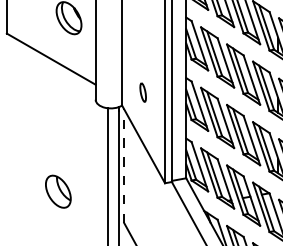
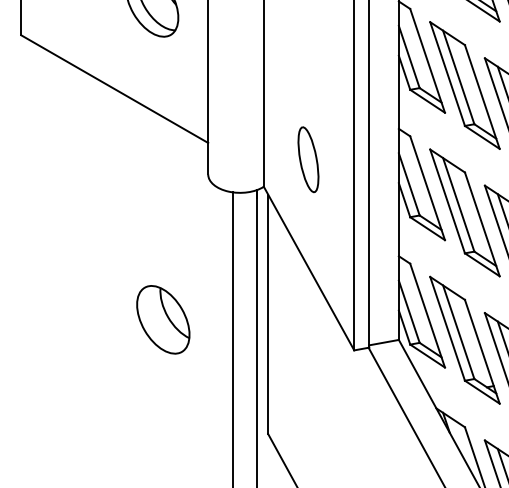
part: (142, 92) -> (306, 159), size x1.67
line: (124, 166) -> (268, 315), dashed -> solid
part: (58, 191) -> (163, 319), moved

